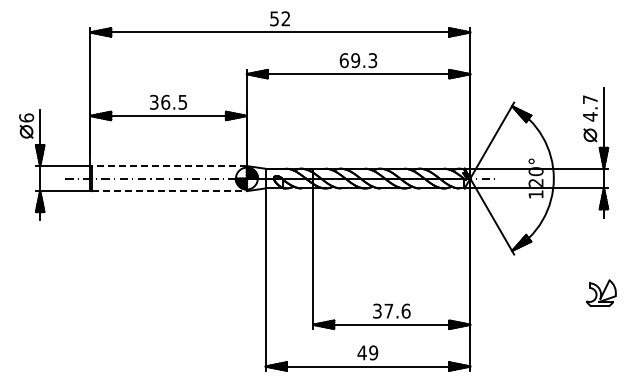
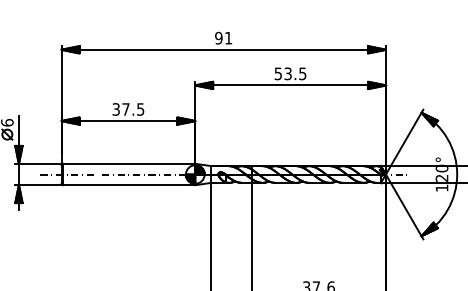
text: (280, 18) -> (223, 37), 52 -> 91
text: (358, 60) -> (290, 73), 69.3 -> 53.5
text: (165, 101) -> (125, 108), 36.5 -> 37.5
line: (168, 166) -> (128, 164), dashed -> solid
line: (169, 191) -> (129, 185), dashed -> solid

